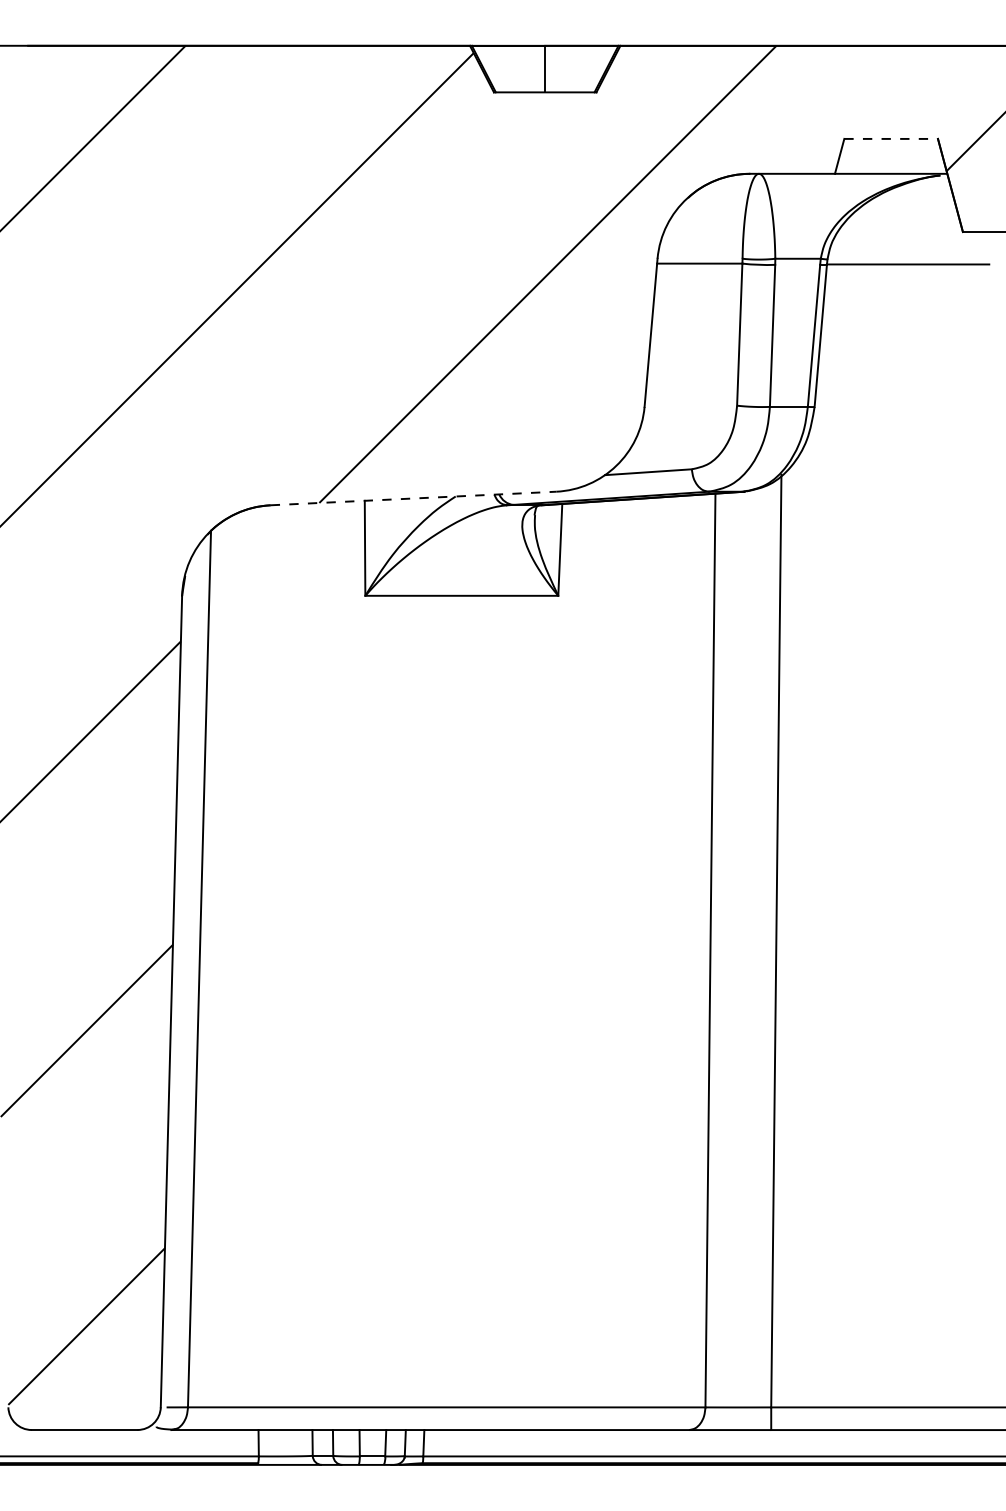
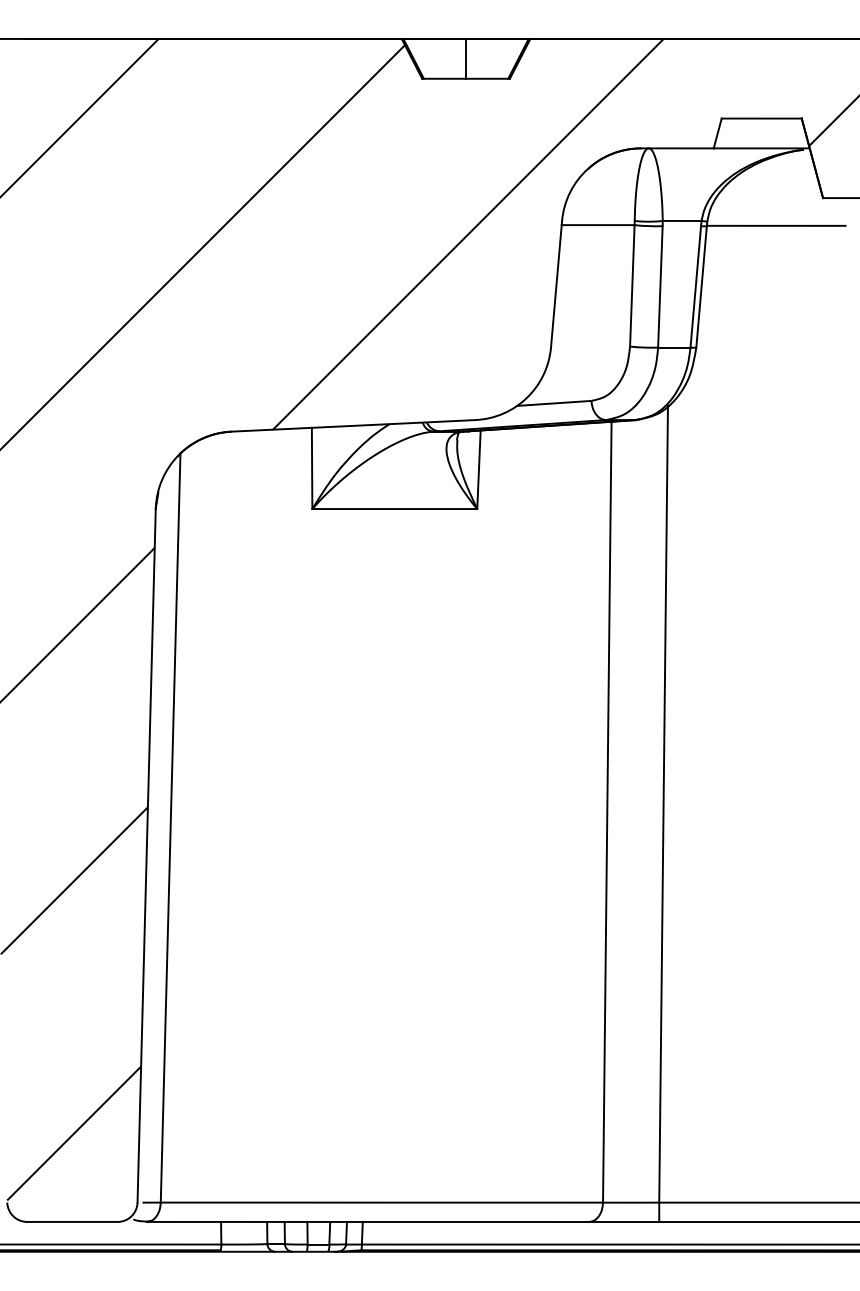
line: (892, 138) -> (762, 118), dashed -> solid
line: (414, 498) -> (354, 425), dashed -> solid

